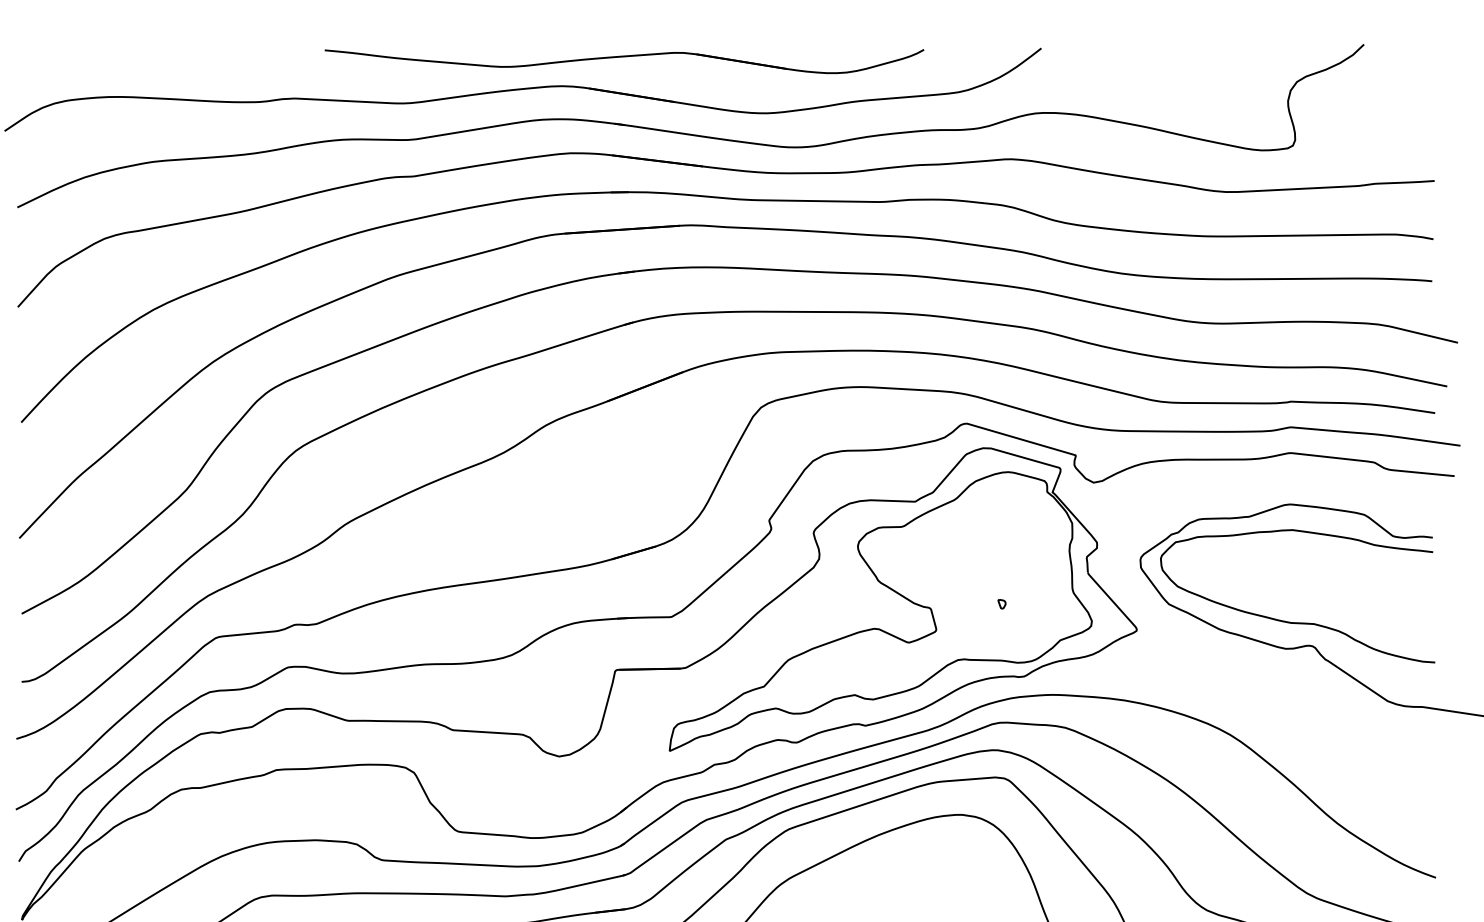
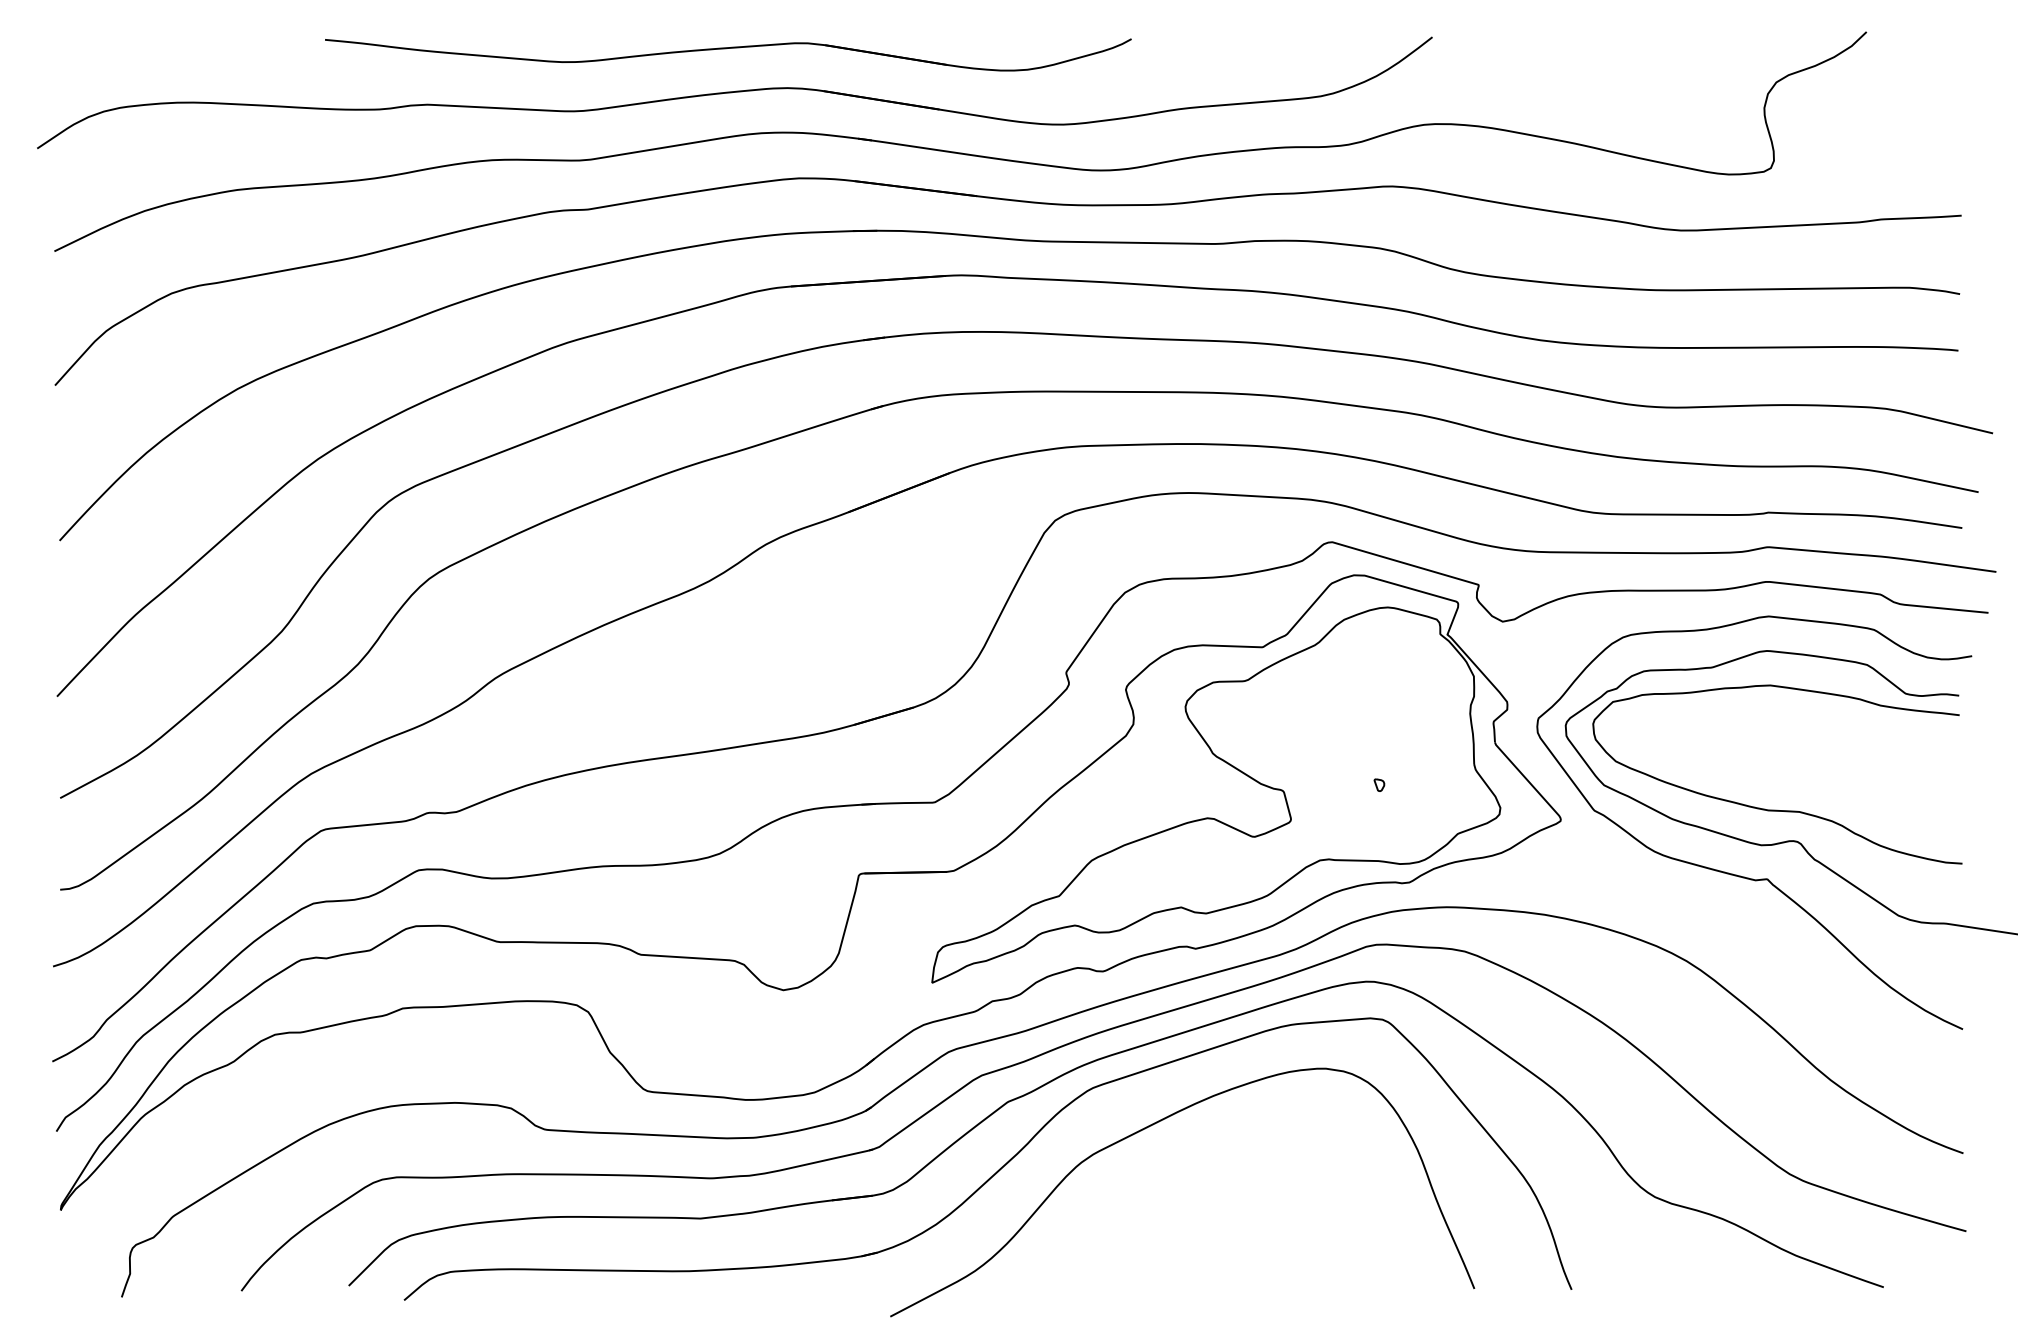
part: (624, 61) -> (728, 54), moved
curve: (1270, 671) -> (1740, 875), added

